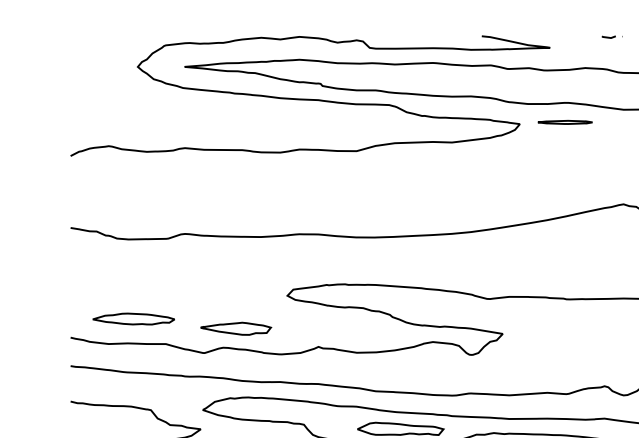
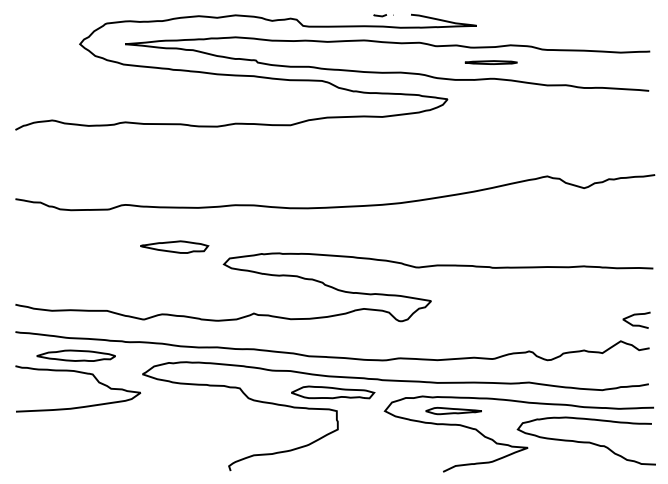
part: (612, 37) -> (383, 15), moved
line: (564, 122) -> (490, 62), moved
part: (133, 318) -> (75, 355), moved
part: (235, 328) -> (174, 246), moved

